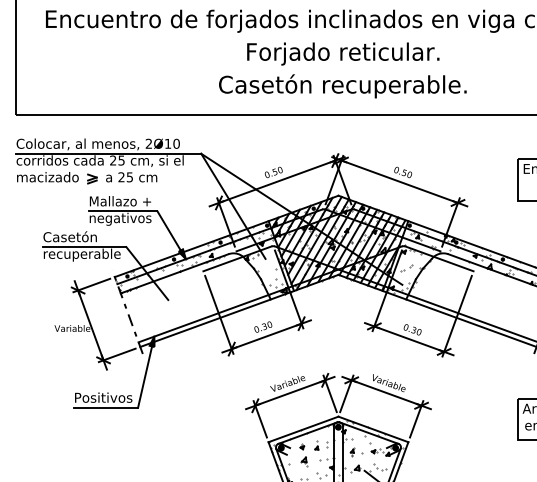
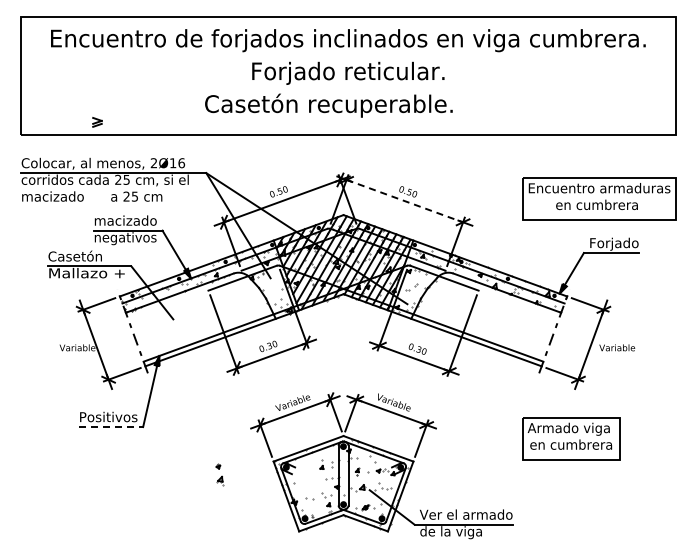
text: (342, 86) -> (328, 105), moved
text: (176, 143) -> (181, 162), 2Ø10 -> 2Ø16
part: (92, 179) -> (97, 122), moved
line: (399, 182) -> (404, 201), solid -> dashed
text: (120, 201) -> (125, 220), Mallazo + -> macizado
text: (82, 255) -> (87, 274), recuperable -> Mallazo +
line: (106, 408) -> (111, 427), solid -> dashed
part: (303, 455) -> (219, 474), moved

